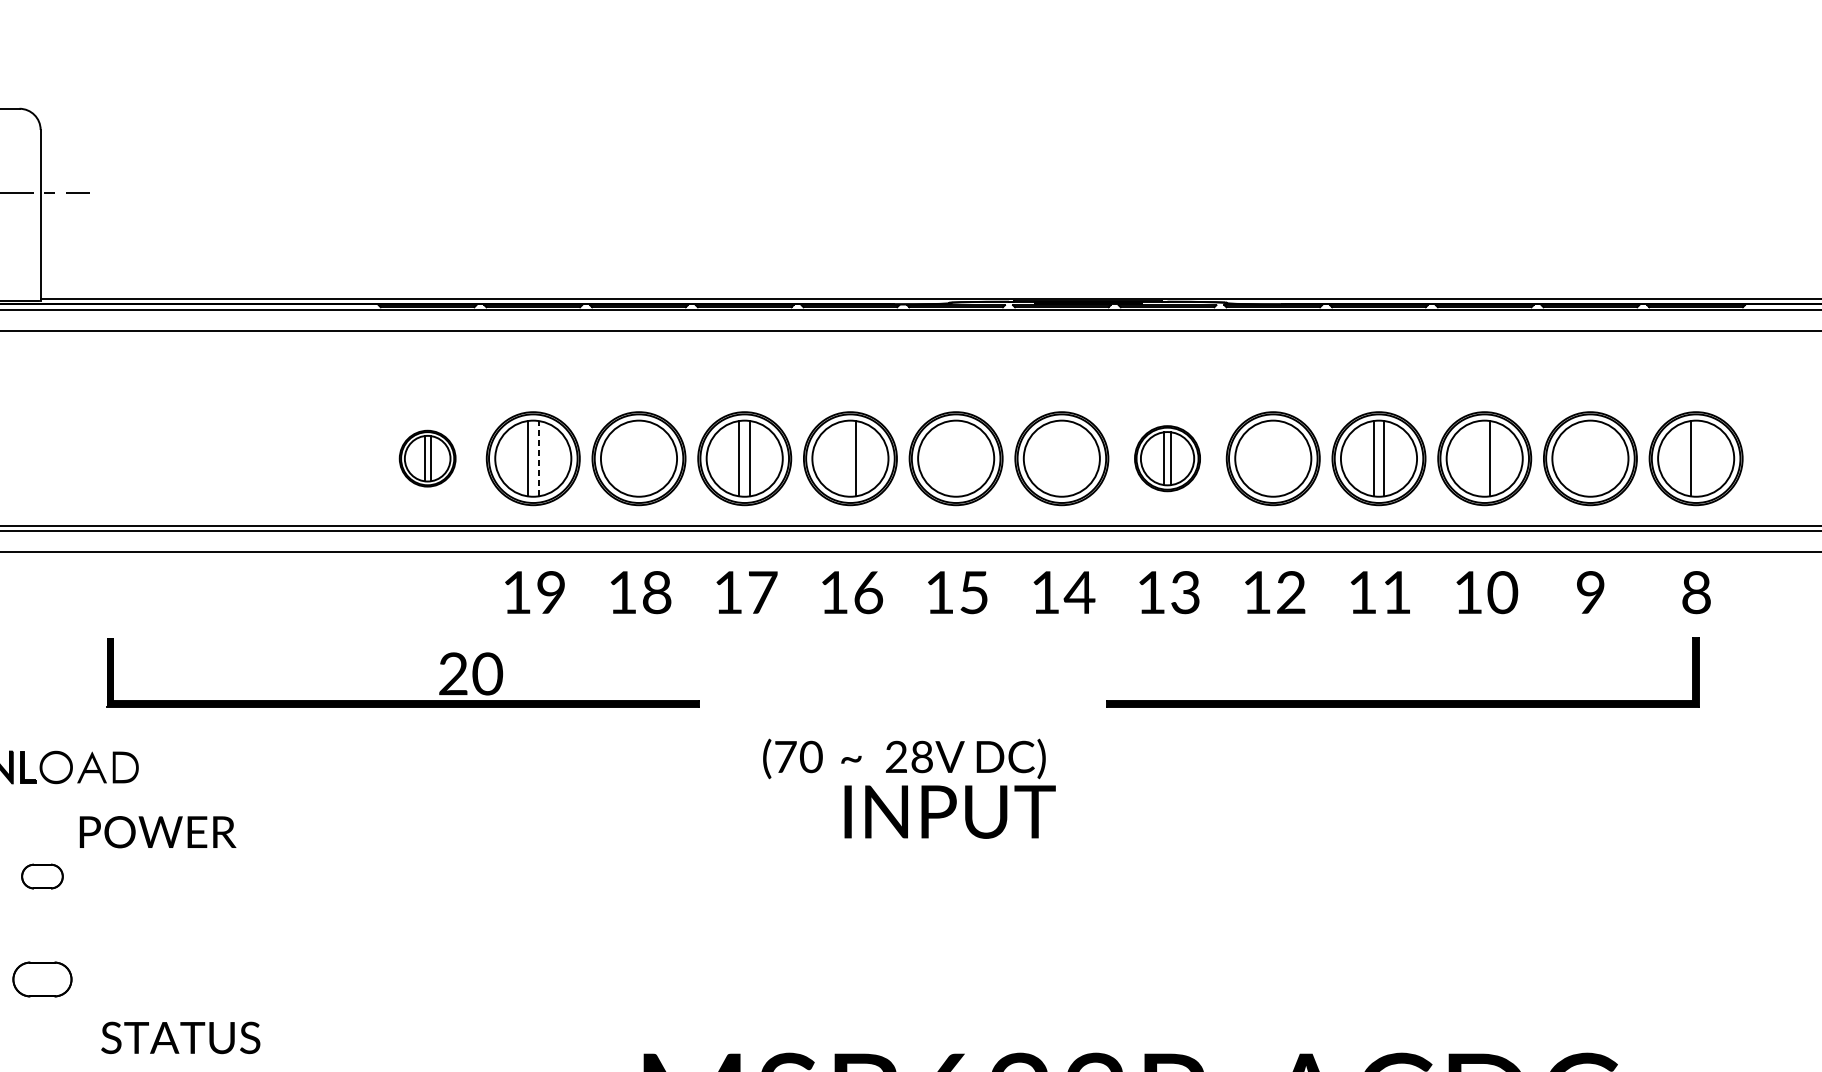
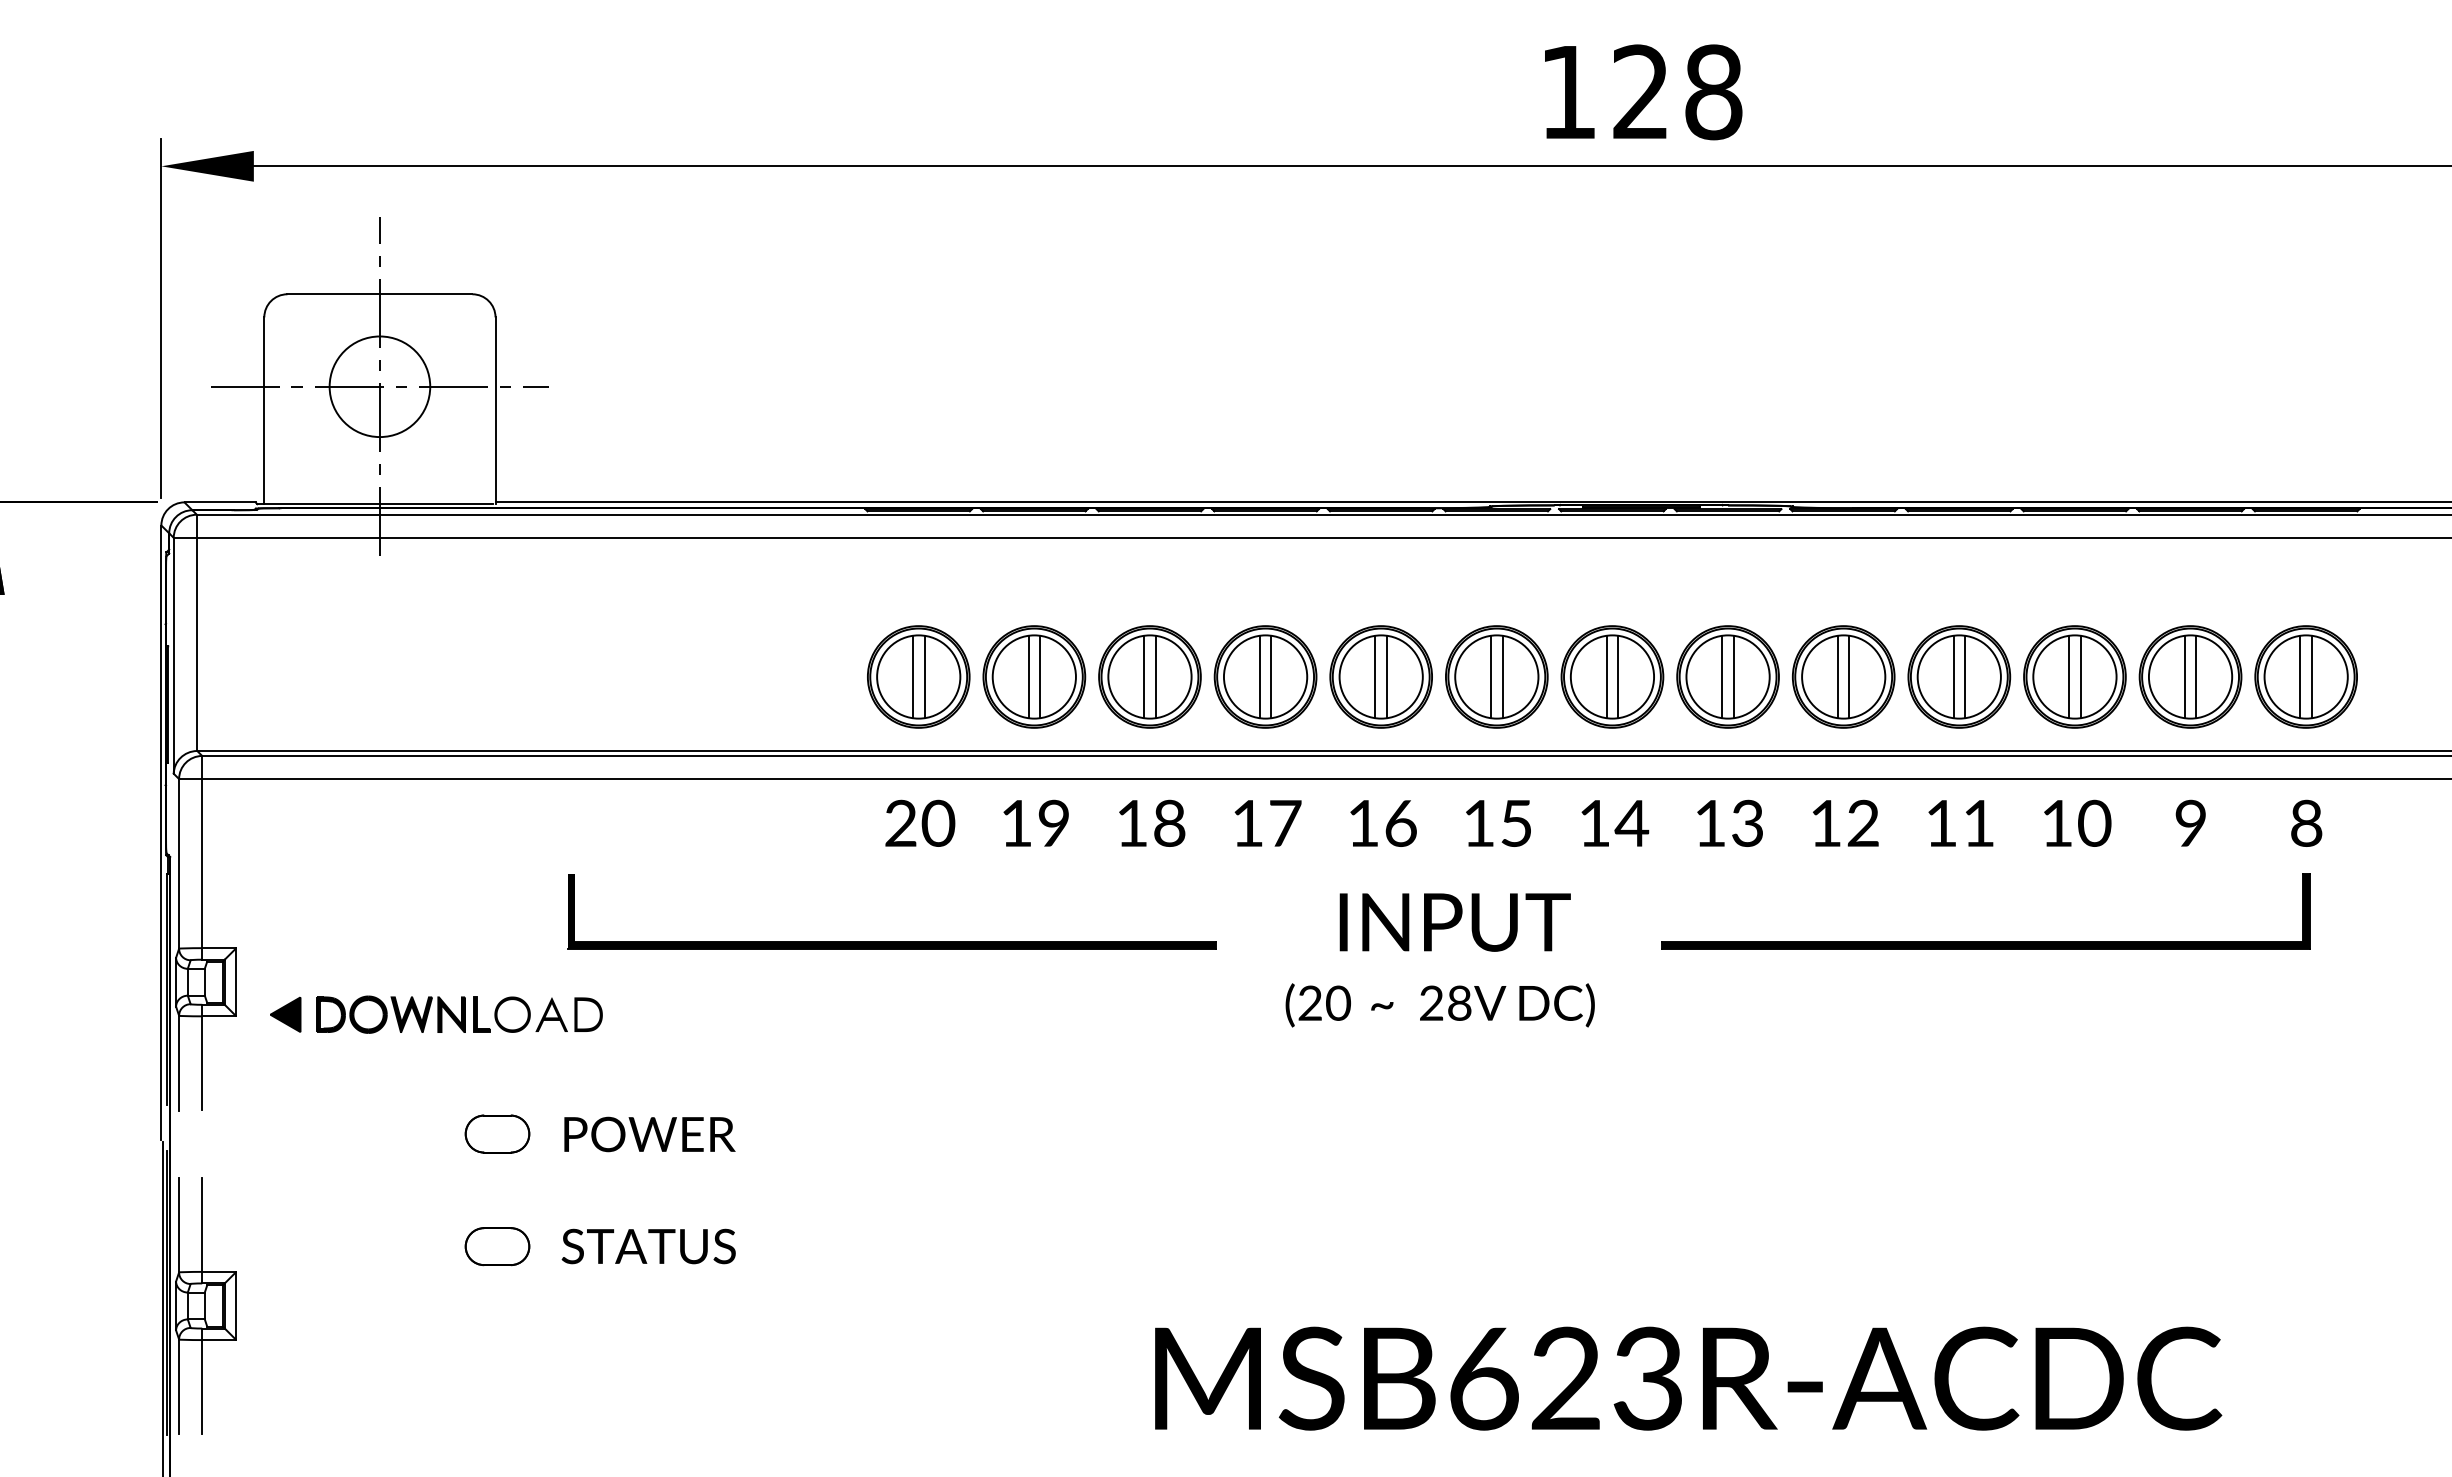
part: (427, 458) -> (918, 676), size x1.67
line: (538, 458) -> (1040, 676), dashed -> solid
line: (634, 458) -> (1144, 676), added
line: (644, 458) -> (1155, 676), added
line: (845, 458) -> (1375, 676), added
line: (951, 458) -> (1491, 676), added
line: (961, 458) -> (1502, 676), added
line: (1056, 458) -> (1606, 676), added
line: (1067, 458) -> (1618, 676), added
part: (1167, 458) -> (1727, 676), size x1.43
line: (1267, 458) -> (1837, 676), added
line: (1278, 458) -> (1849, 676), added
line: (1479, 458) -> (2069, 676), added
line: (1584, 458) -> (2184, 676), added
line: (1595, 458) -> (2196, 676), added
line: (1701, 458) -> (2311, 676), added
text: (471, 673) -> (920, 822), moved
text: (785, 756) -> (1310, 1002), (70 -> (20
text: (949, 812) -> (1454, 922), moved
text: (157, 832) -> (649, 1134), moved
part: (42, 876) -> (497, 1133), size x1.43
text: (180, 1037) -> (648, 1246), moved

